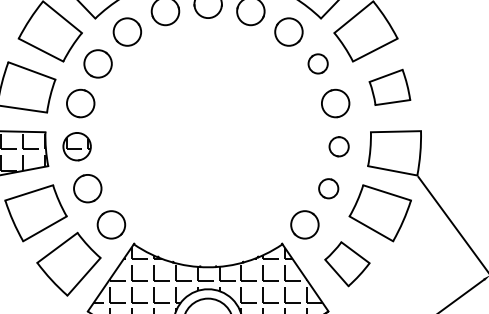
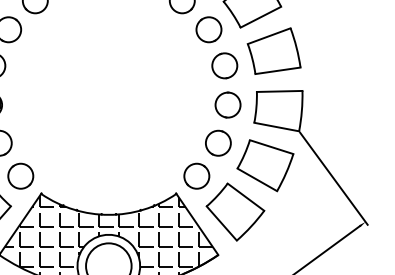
circle: (317, 63) -> (208, 29), size x1.43
part: (389, 87) -> (273, 51), size x1.43
circle: (338, 146) -> (227, 104), size x1.43
circle: (328, 188) -> (218, 143), size x1.43
part: (347, 263) -> (235, 211), size x1.43

